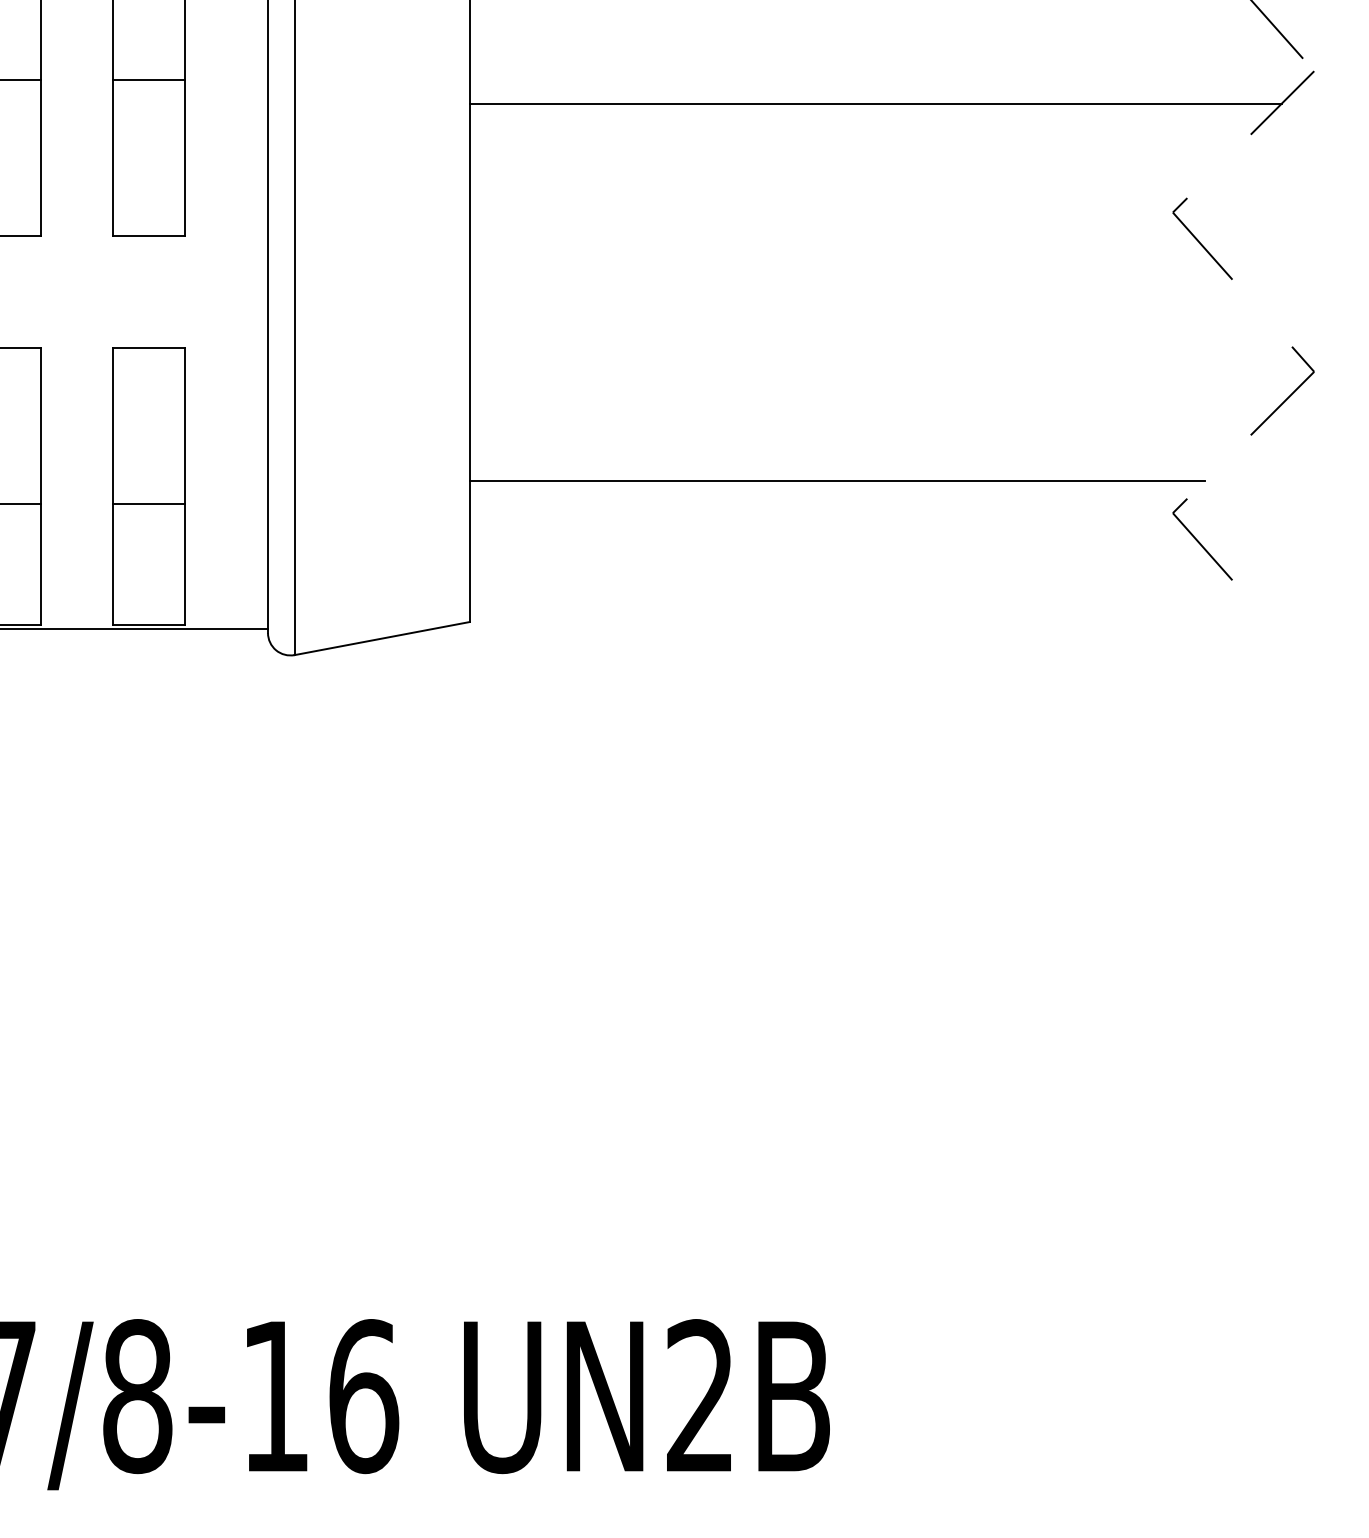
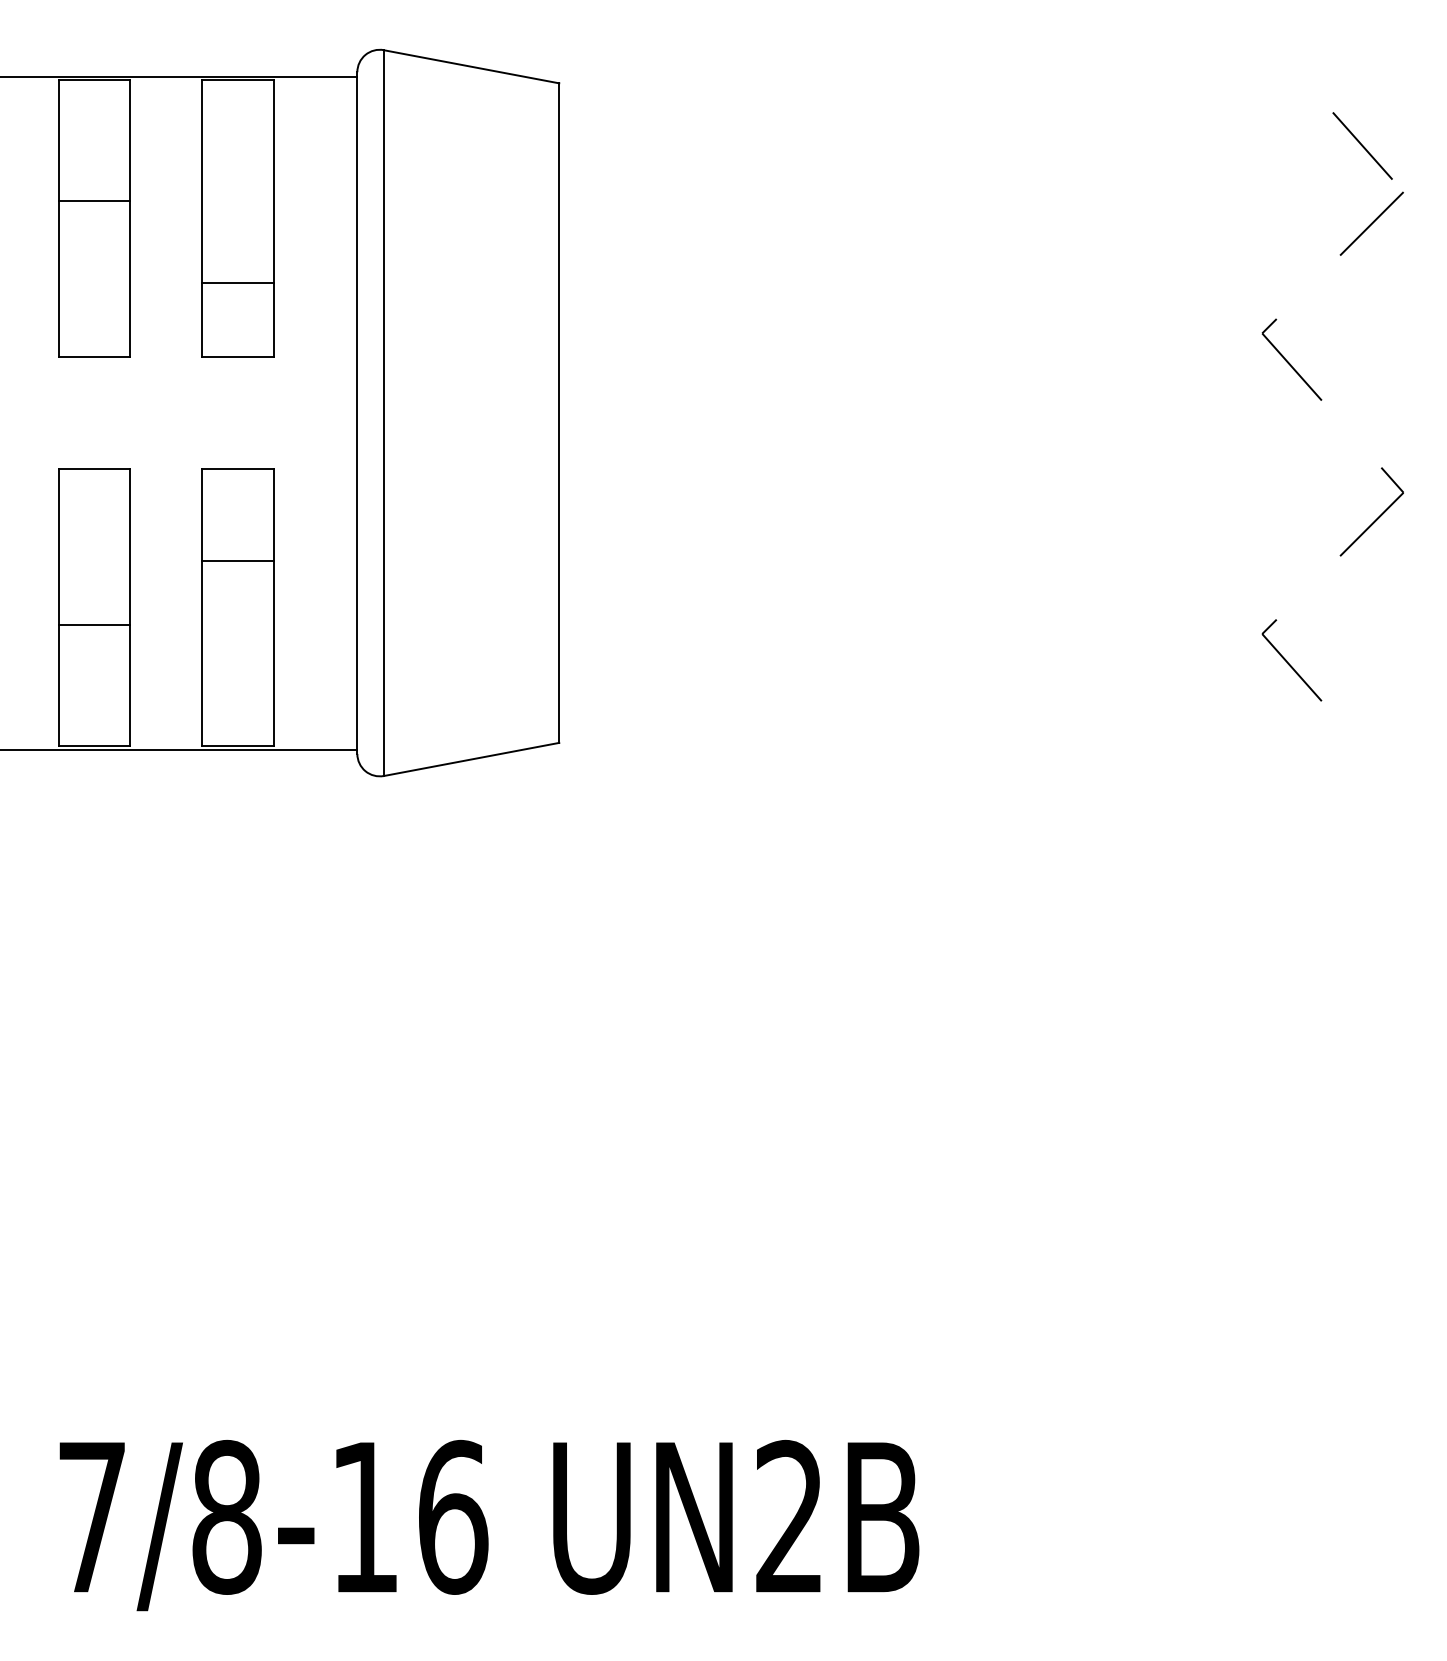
line: (148, 80) -> (237, 283), moved
line: (876, 103) -> (965, 224), removed
line: (837, 480) -> (926, 601), removed
line: (148, 504) -> (237, 561), moved

